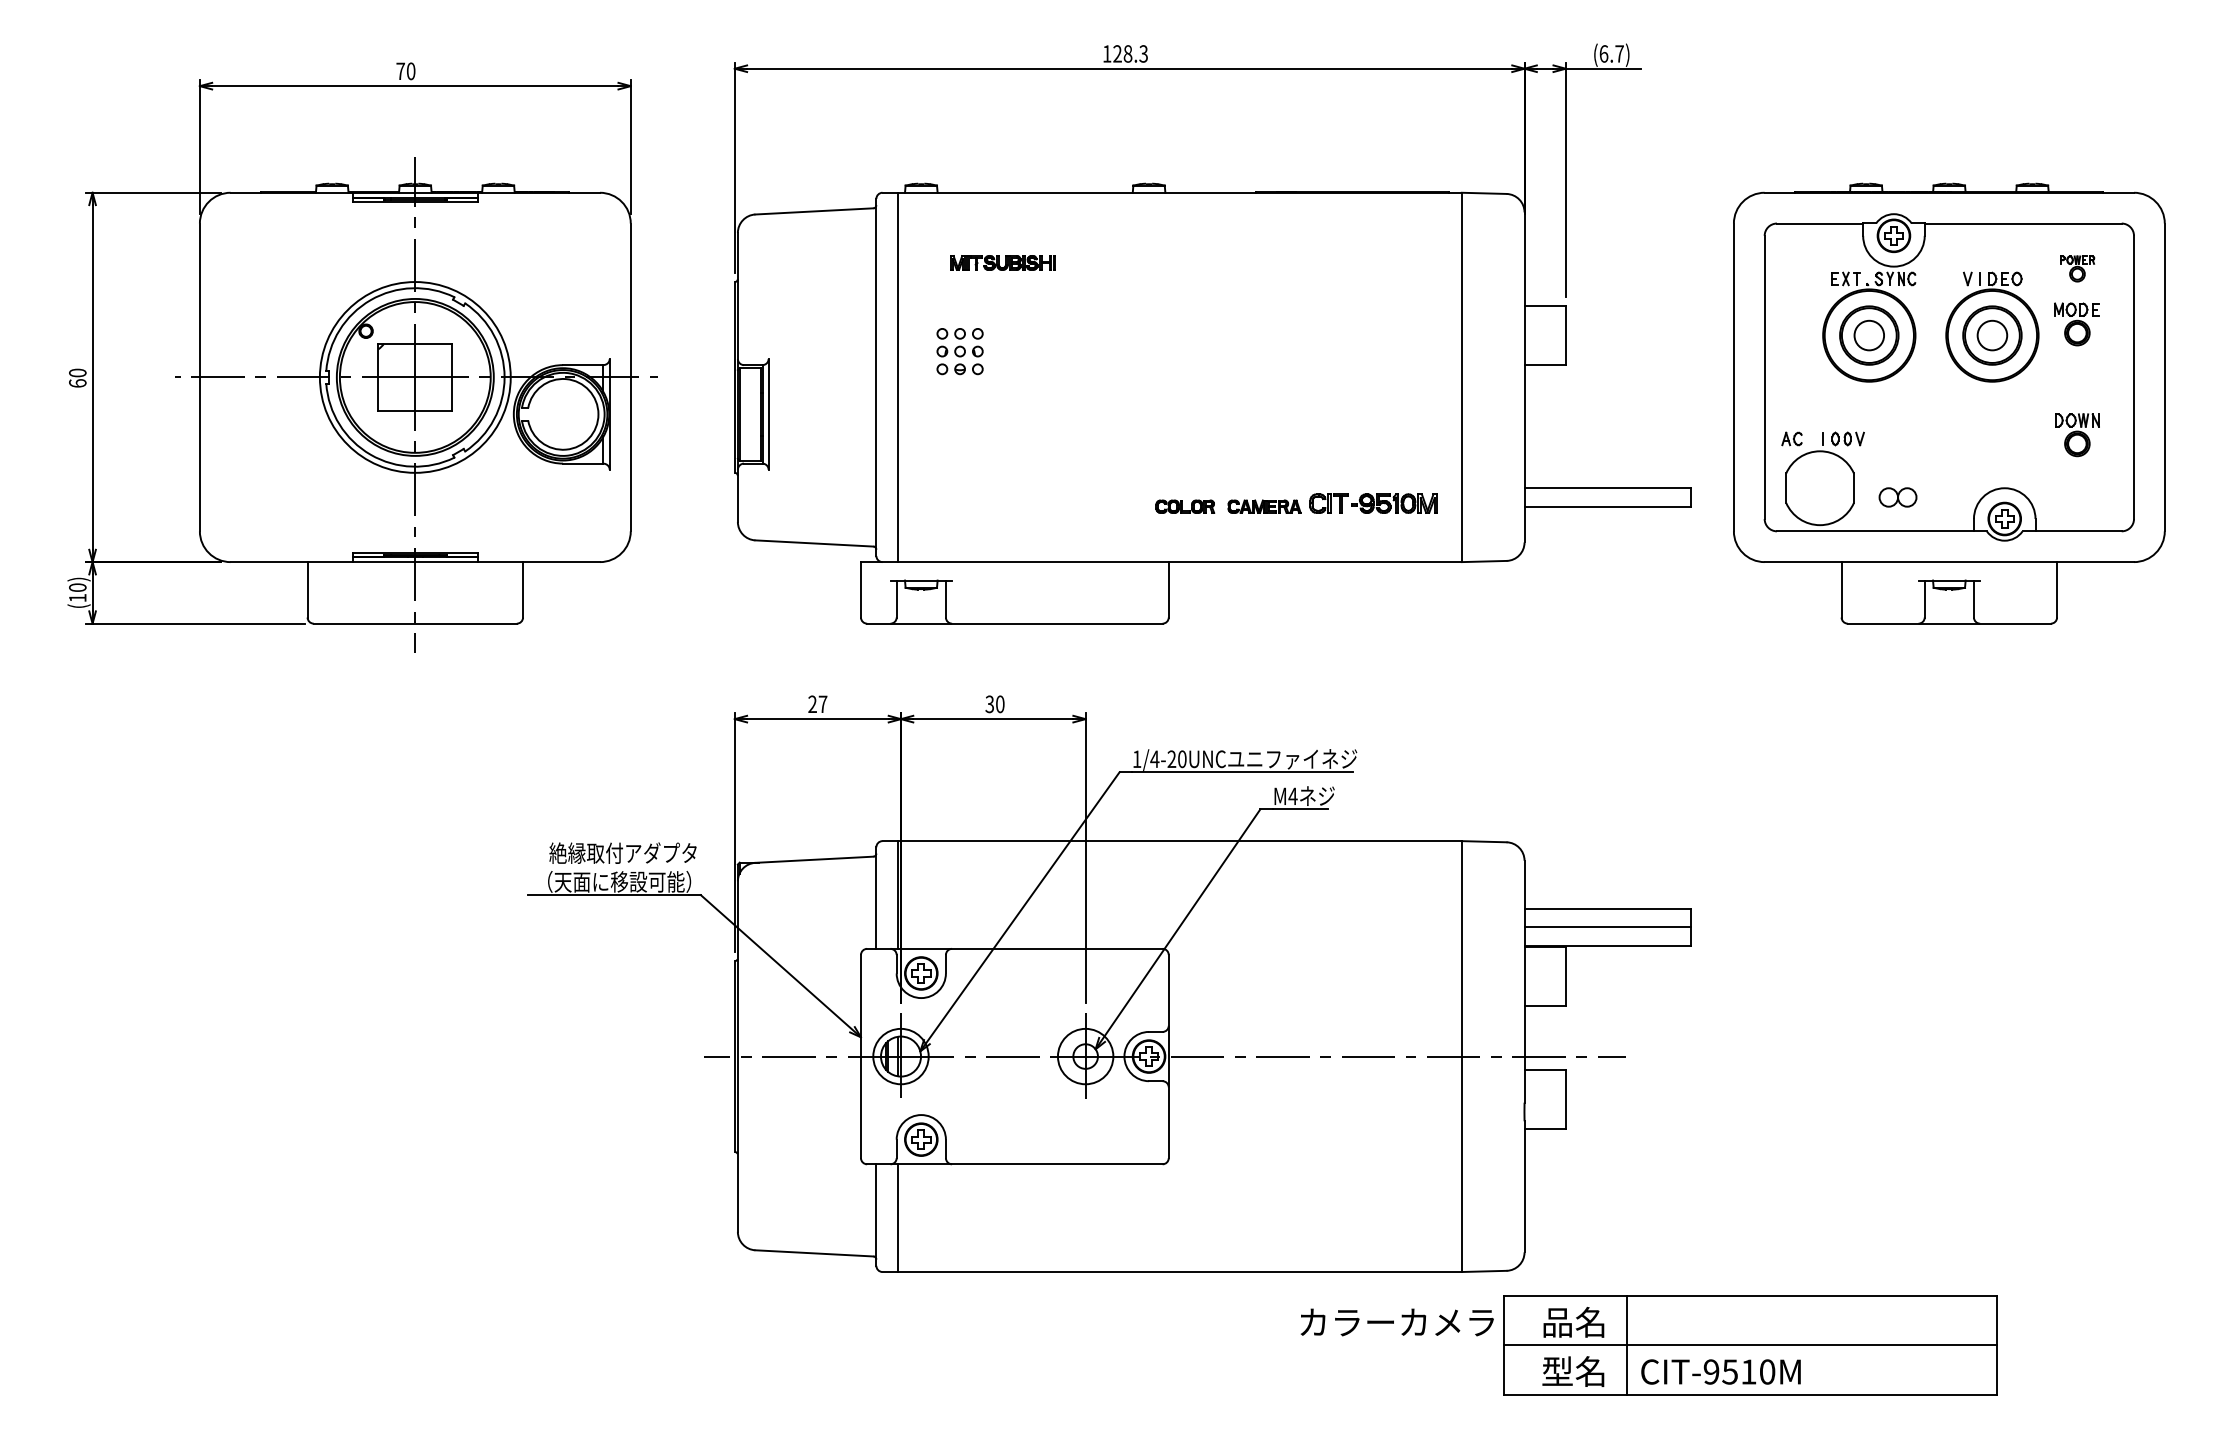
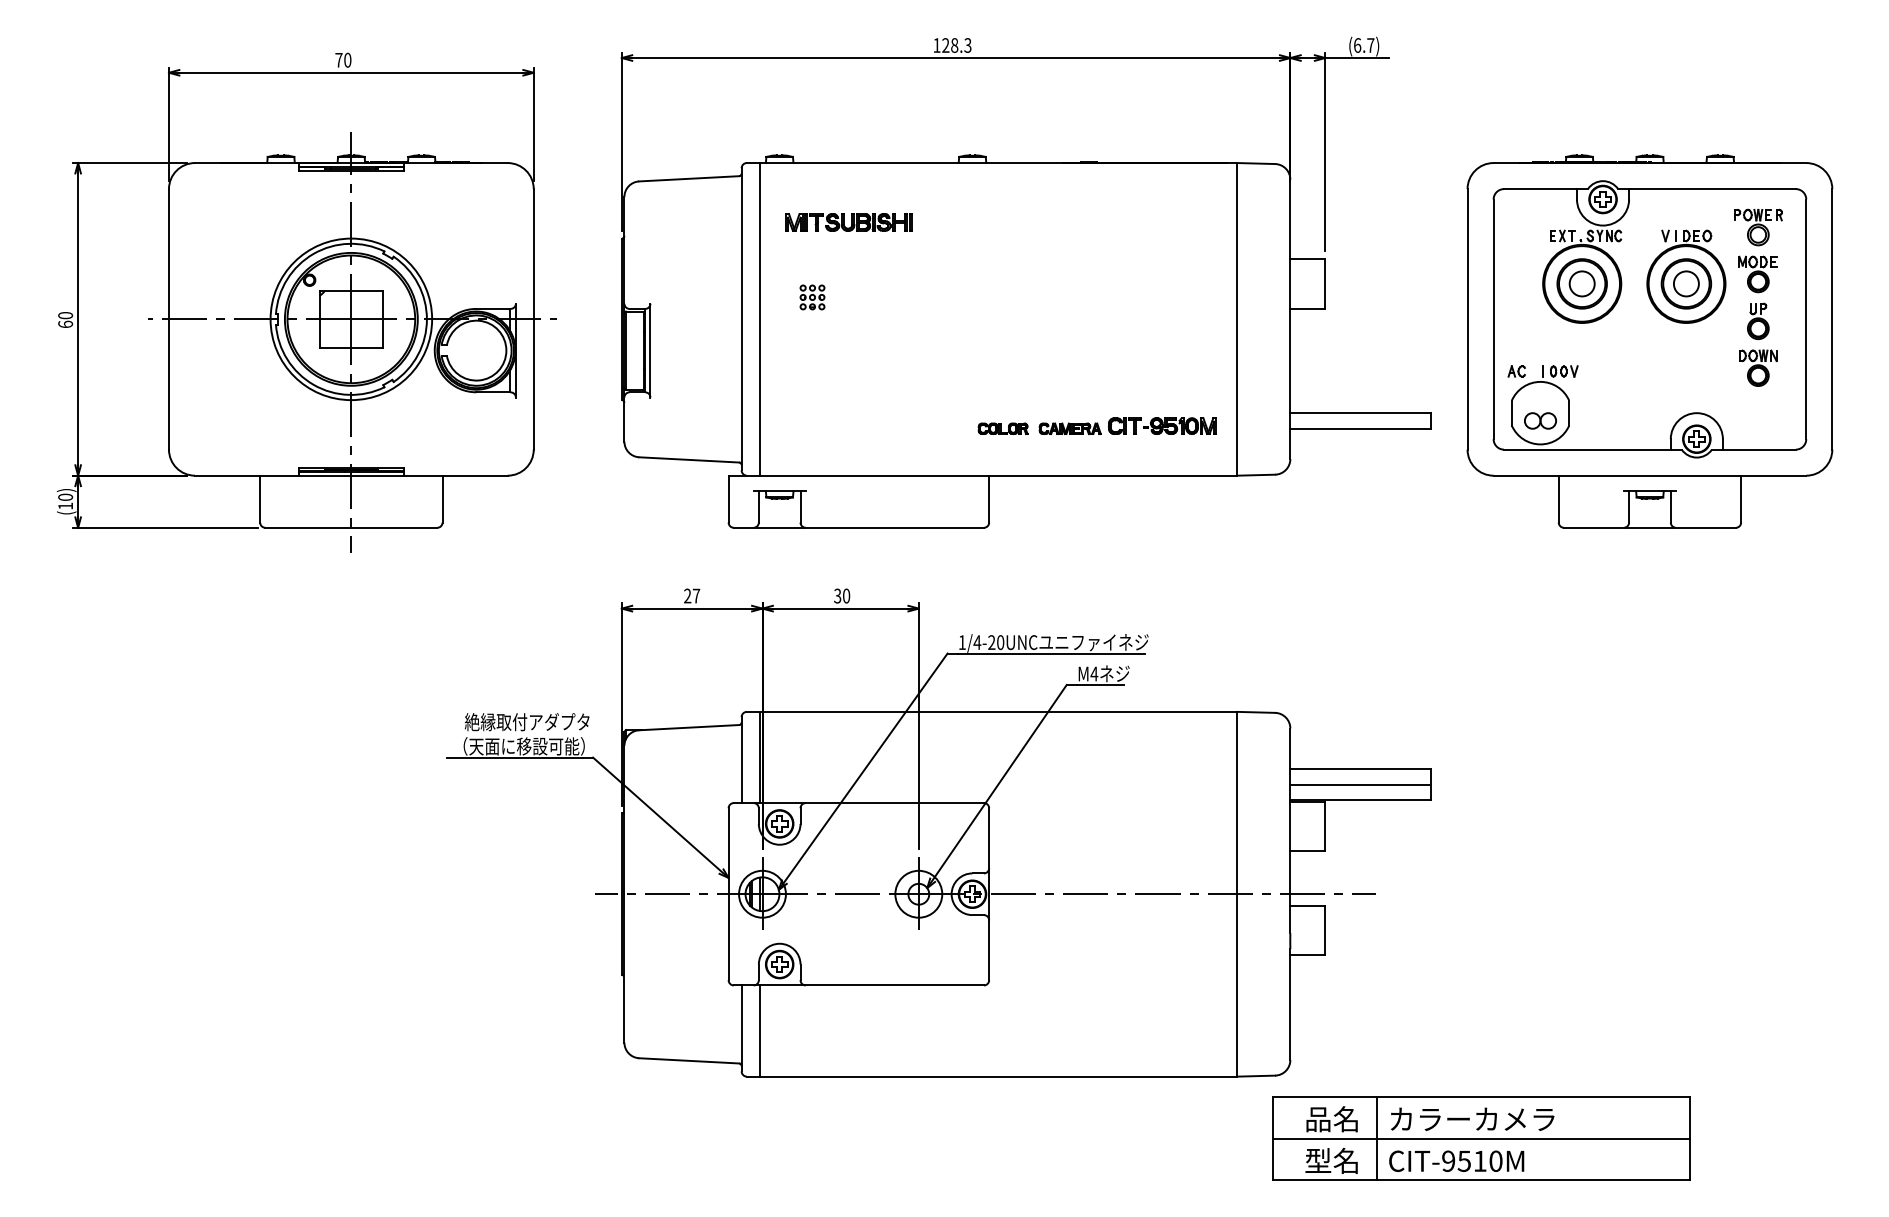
part: (1002, 263) -> (848, 222), size x1.43
part: (2077, 268) -> (1758, 227), size x1.67
part: (960, 351) -> (812, 297), size x0.62
part: (2077, 378) -> (1758, 320), added
part: (1898, 496) -> (1540, 420), moved
text: (1397, 1321) -> (1472, 1118), moved

